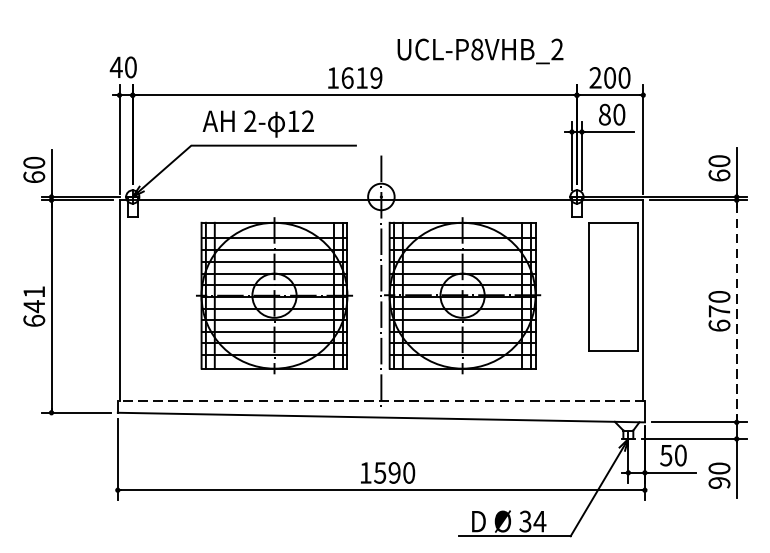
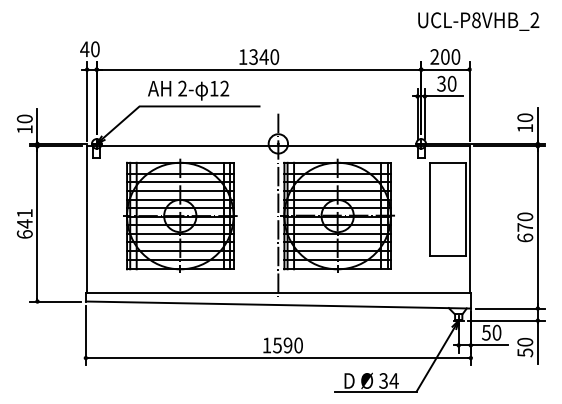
text: (480, 51) -> (478, 21), moved
text: (362, 77) -> (264, 56), 1619 -> 1340
text: (604, 114) -> (441, 83), 80 -> 30
text: (719, 174) -> (525, 127), 60 -> 10
text: (33, 177) -> (24, 129), 60 -> 10
part: (274, 294) -> (180, 215), moved
line: (736, 311) -> (537, 227), dashed -> solid
line: (380, 401) -> (277, 293), dashed -> solid
text: (719, 482) -> (525, 352), 90 -> 50

